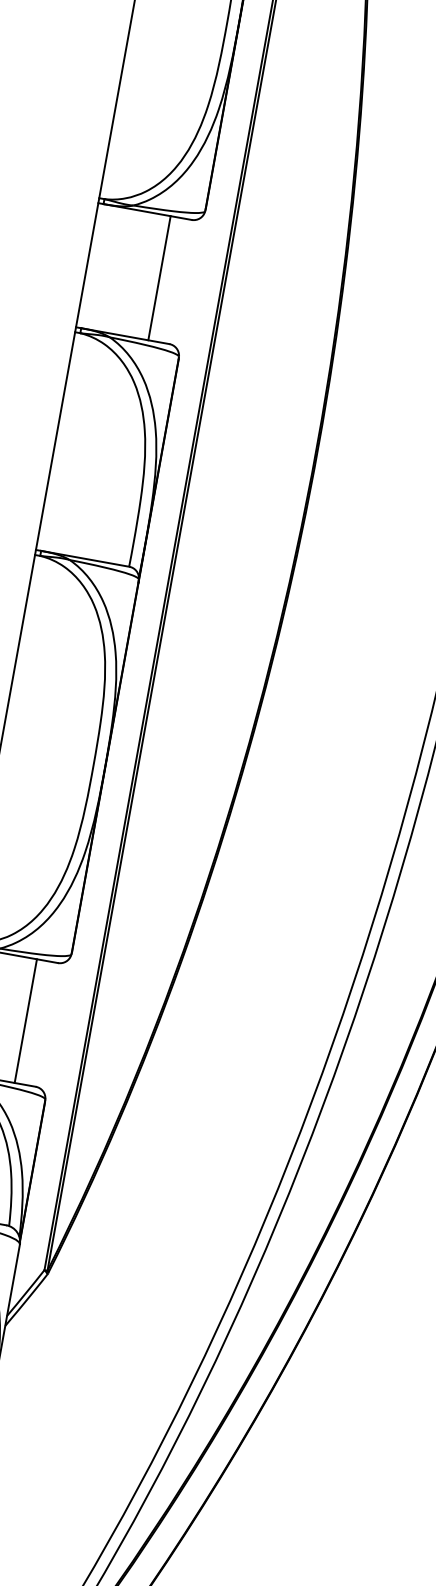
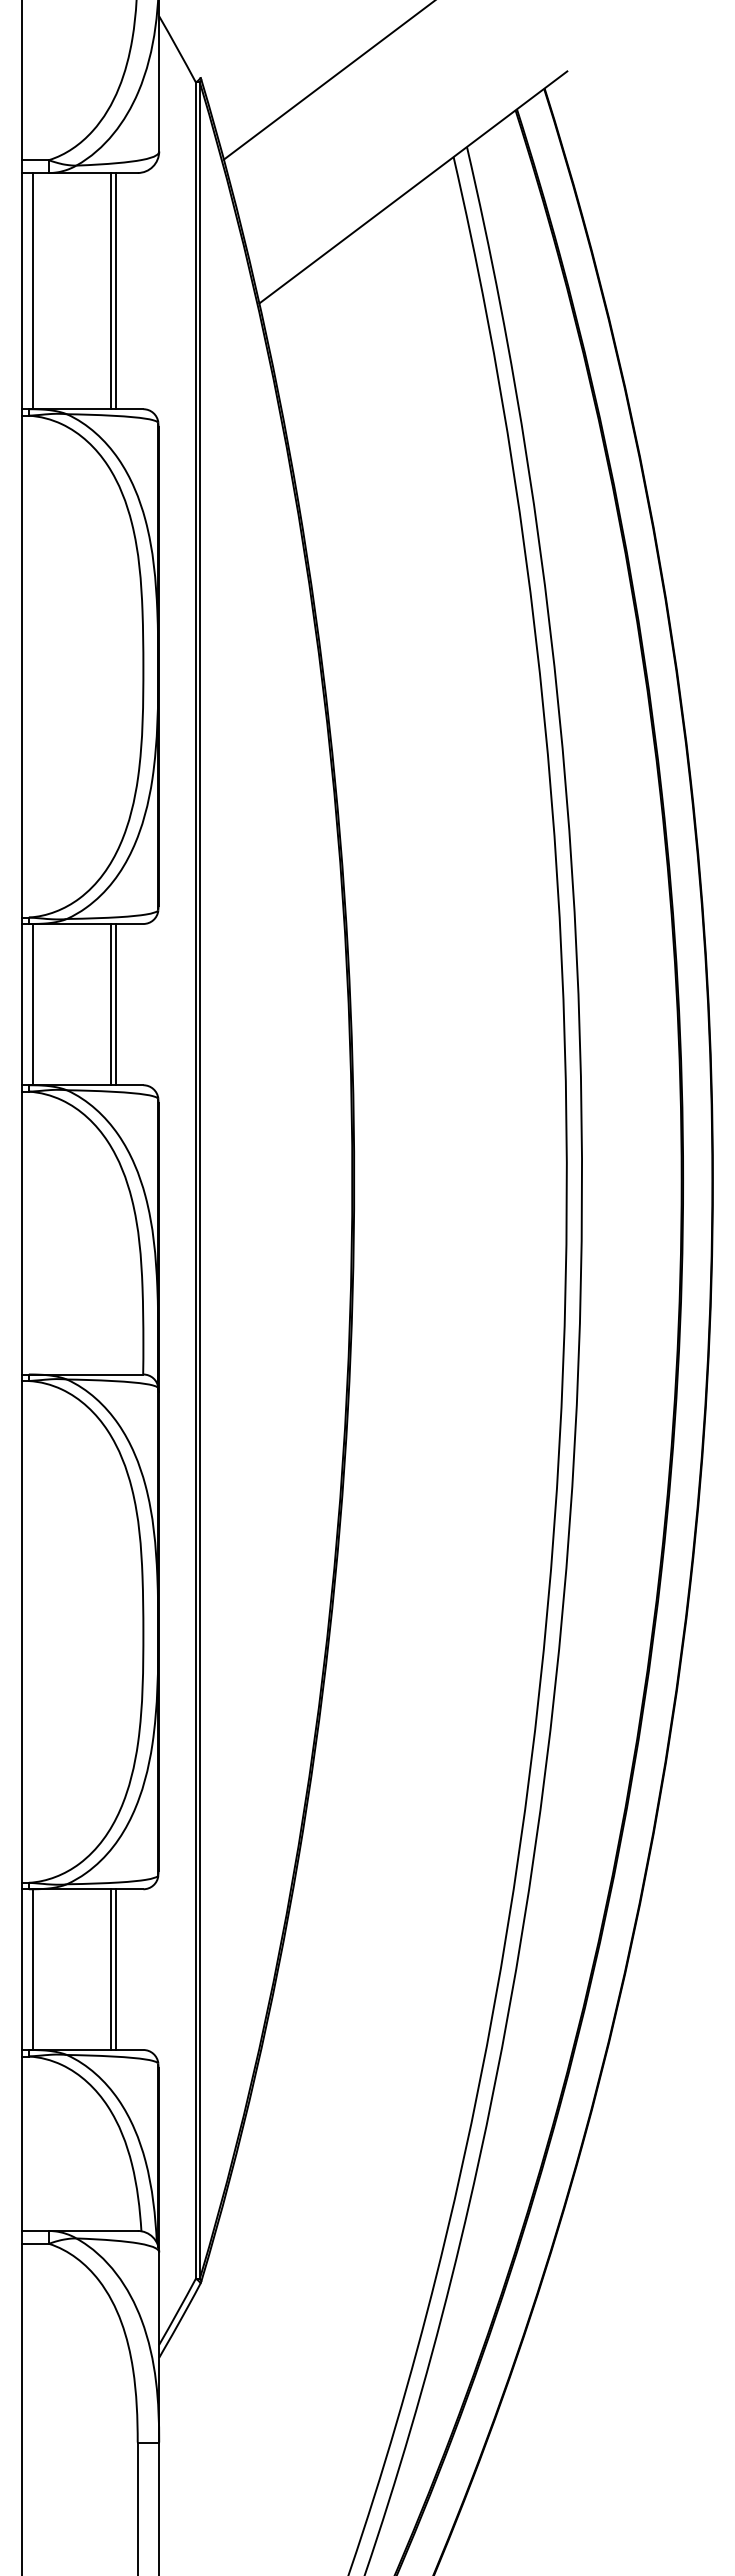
line: (95, 266) -> (33, 1004), added
line: (155, 277) -> (110, 1004), added
line: (21, 1020) -> (110, 1969), added

